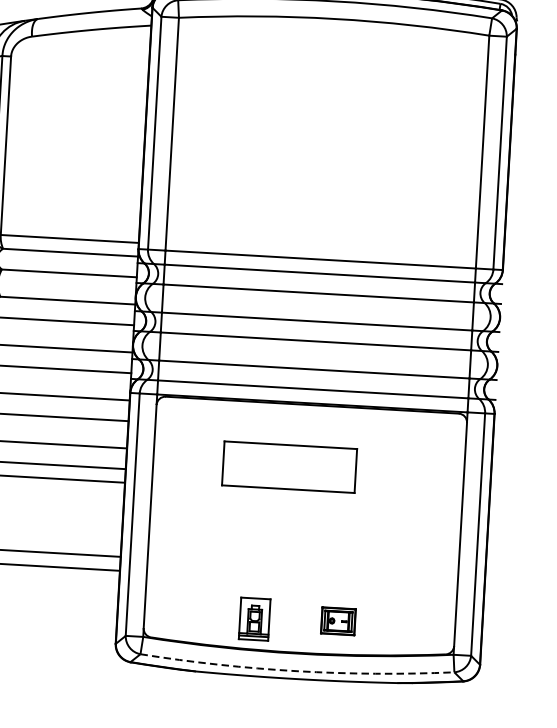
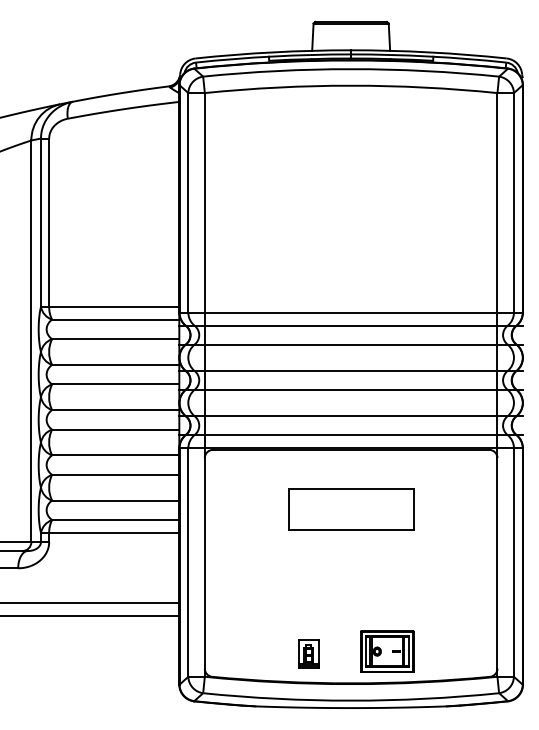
part: (289, 467) -> (351, 509), moved
part: (254, 618) -> (308, 653), size x0.71
part: (338, 621) -> (387, 651), size x1.67
arc: (297, 671) -> (351, 700), dashed -> solid

